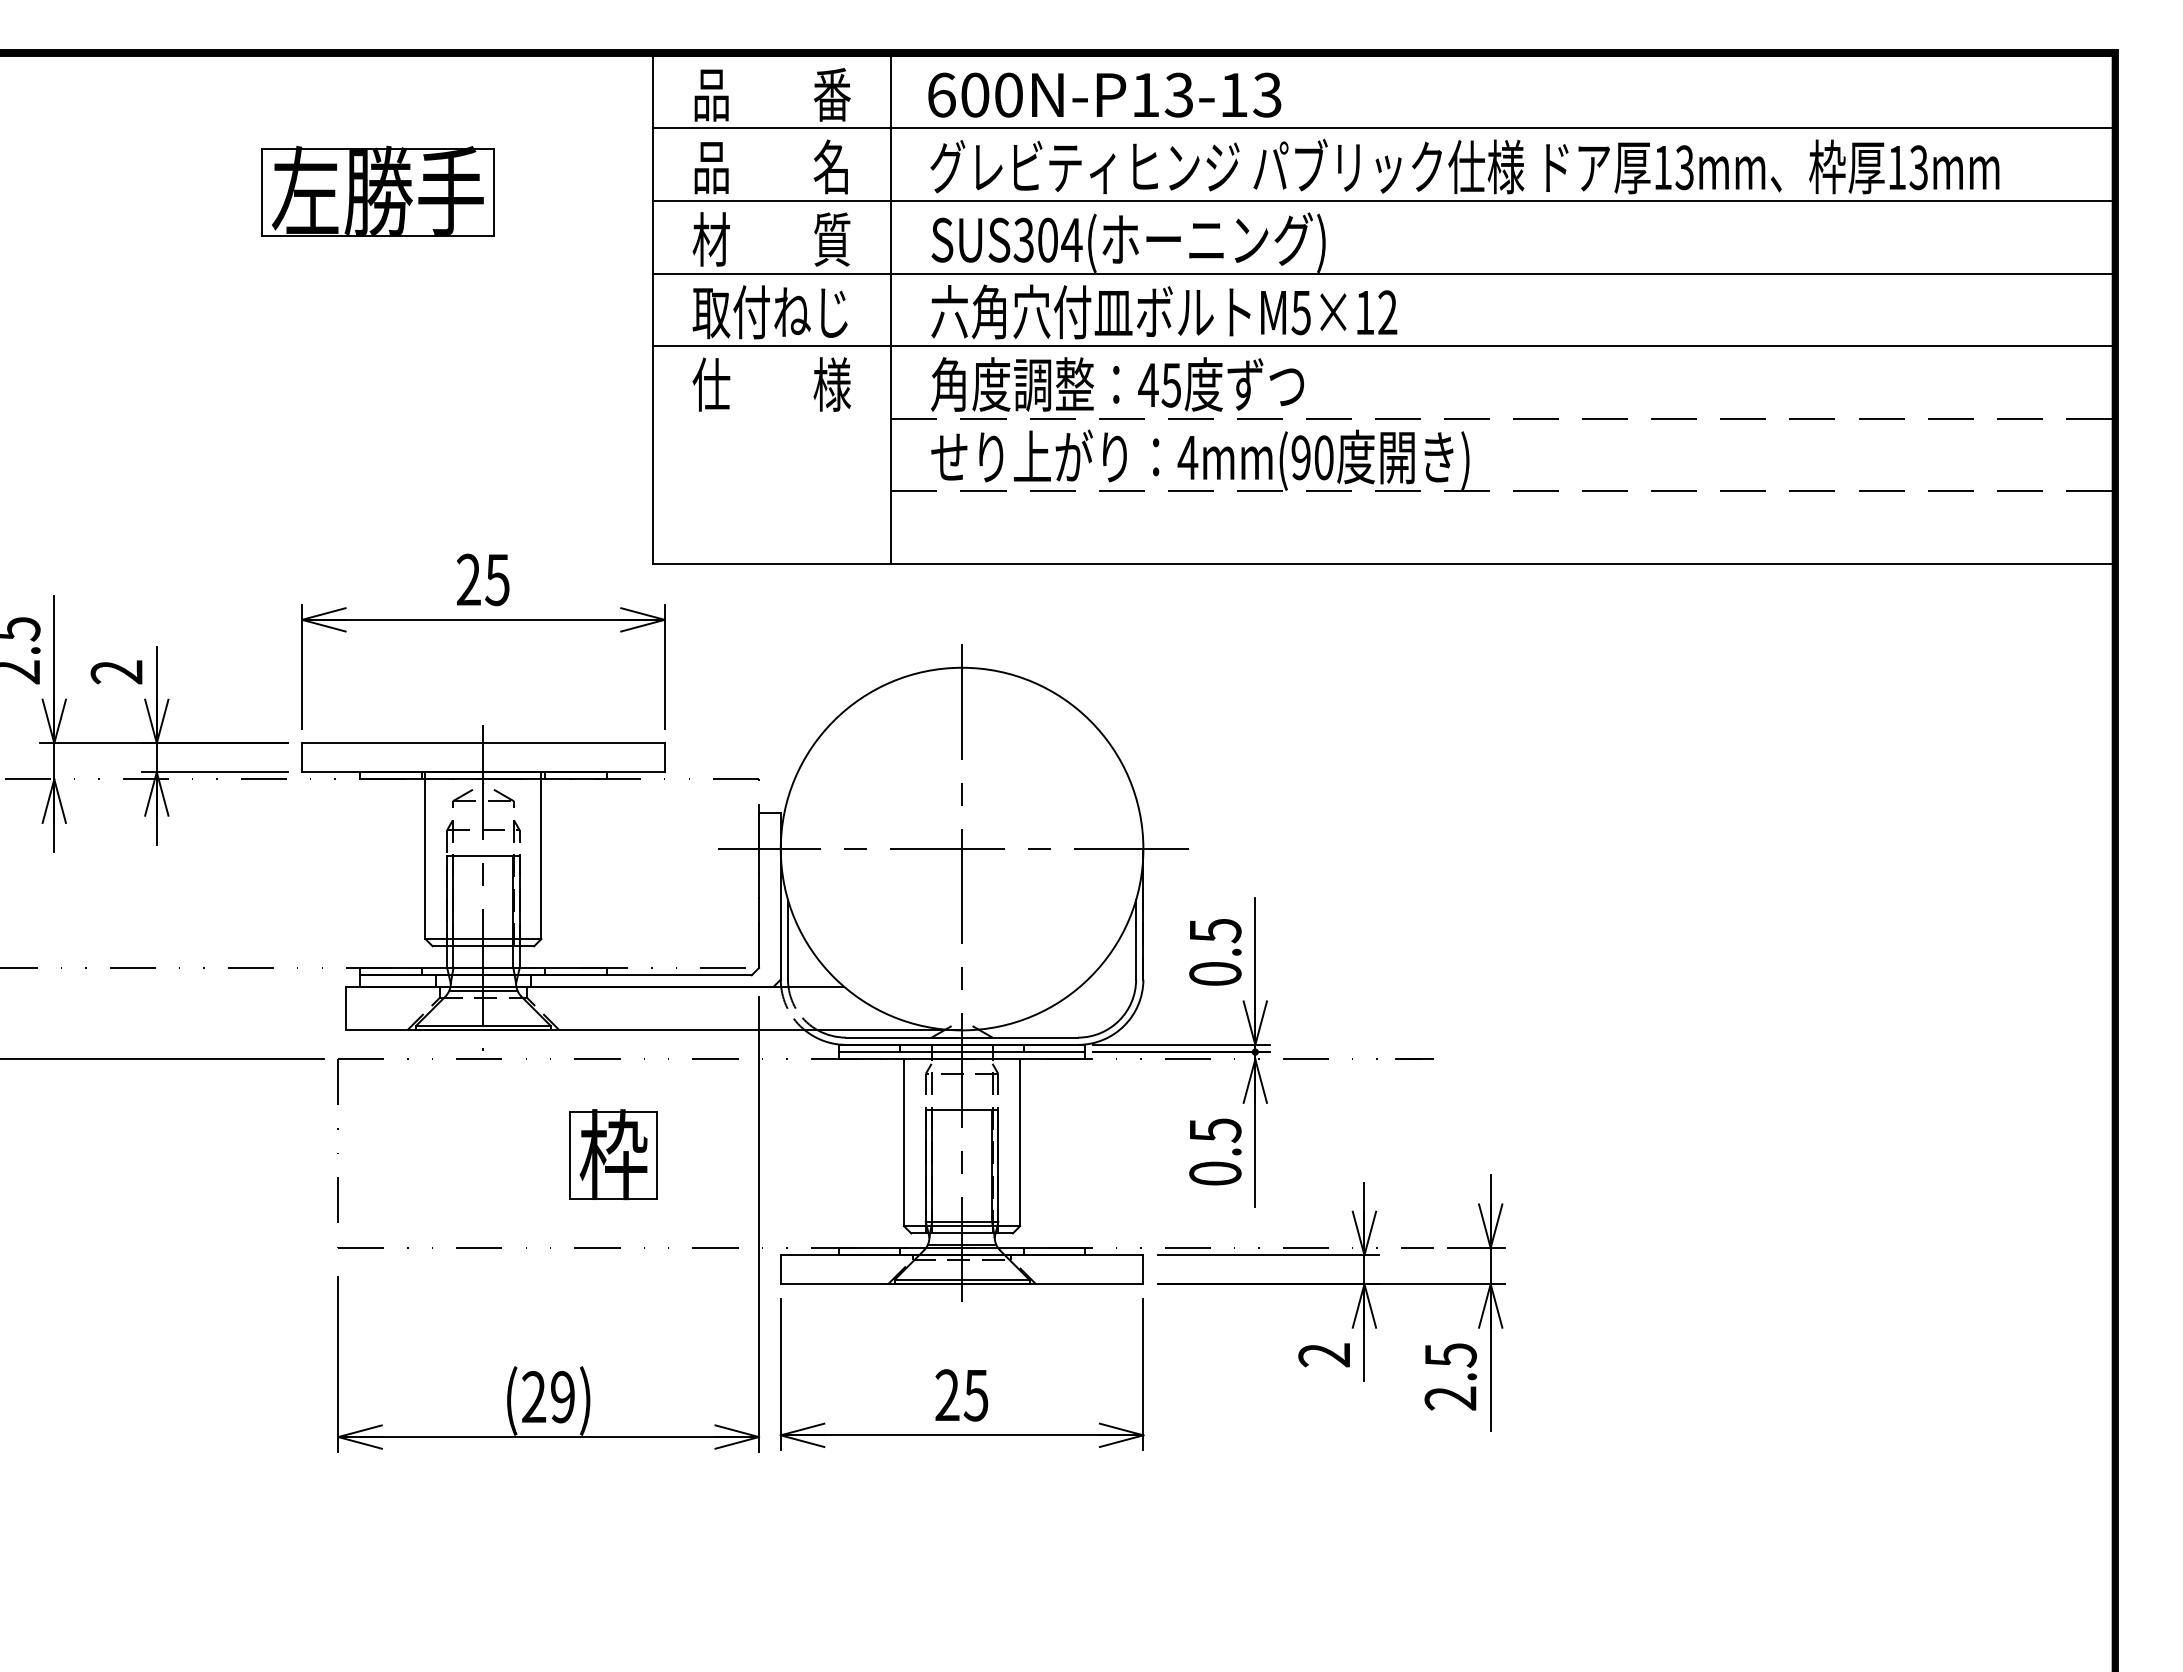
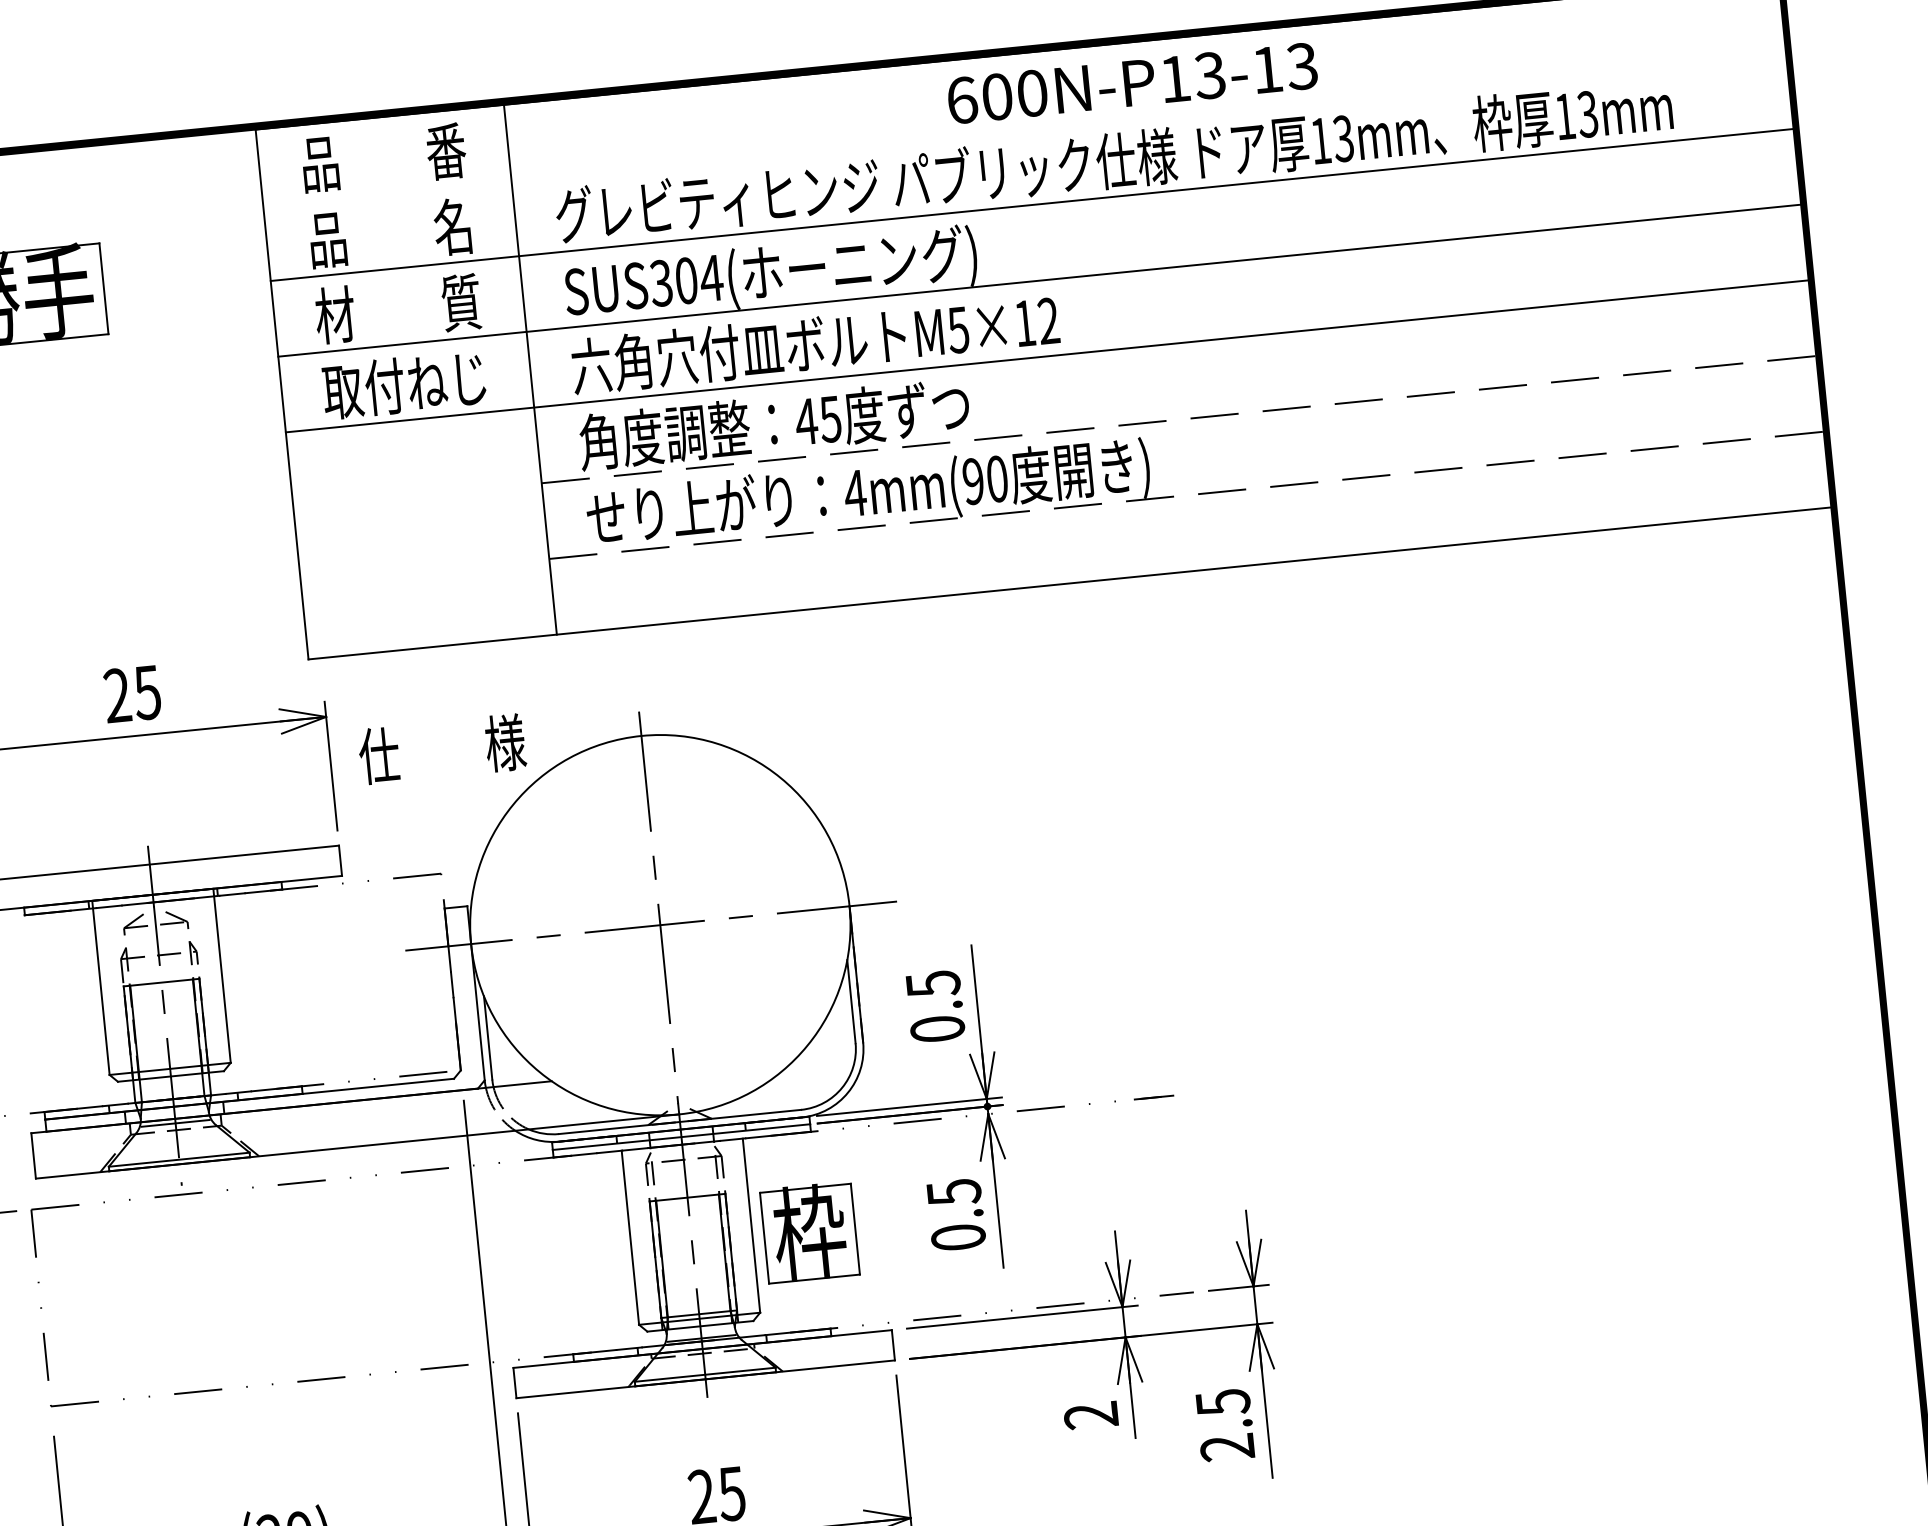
text: (1104, 94) -> (1132, 82), moved
line: (1382, 128) -> (1024, 129), removed
text: (771, 384) -> (441, 749), moved
part: (613, 1154) -> (809, 1232), moved

